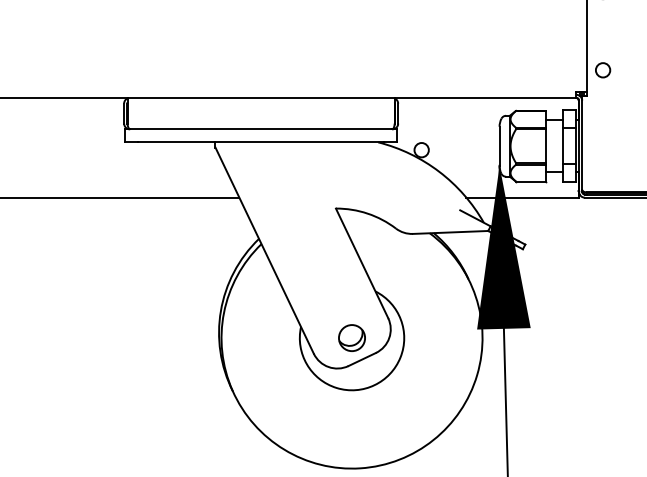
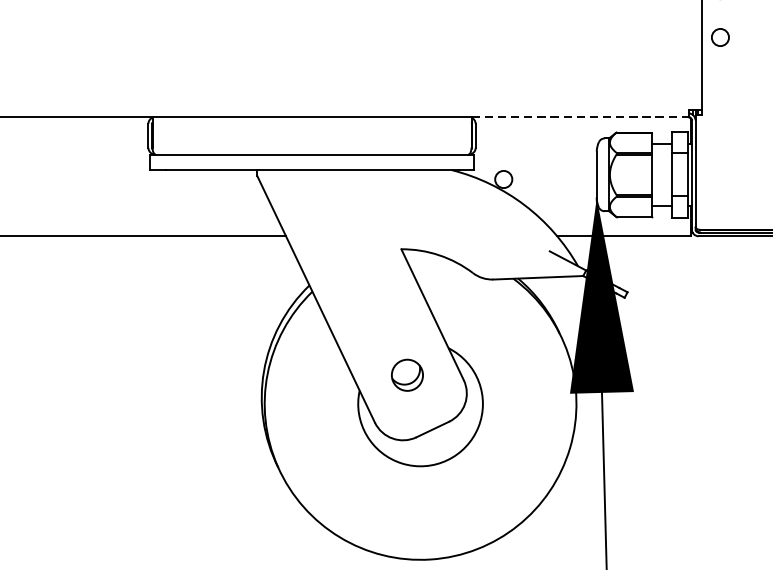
circle: (603, 70) -> (720, 37), moved
line: (485, 97) -> (579, 116), solid -> dashed
part: (351, 337) -> (406, 374), moved

